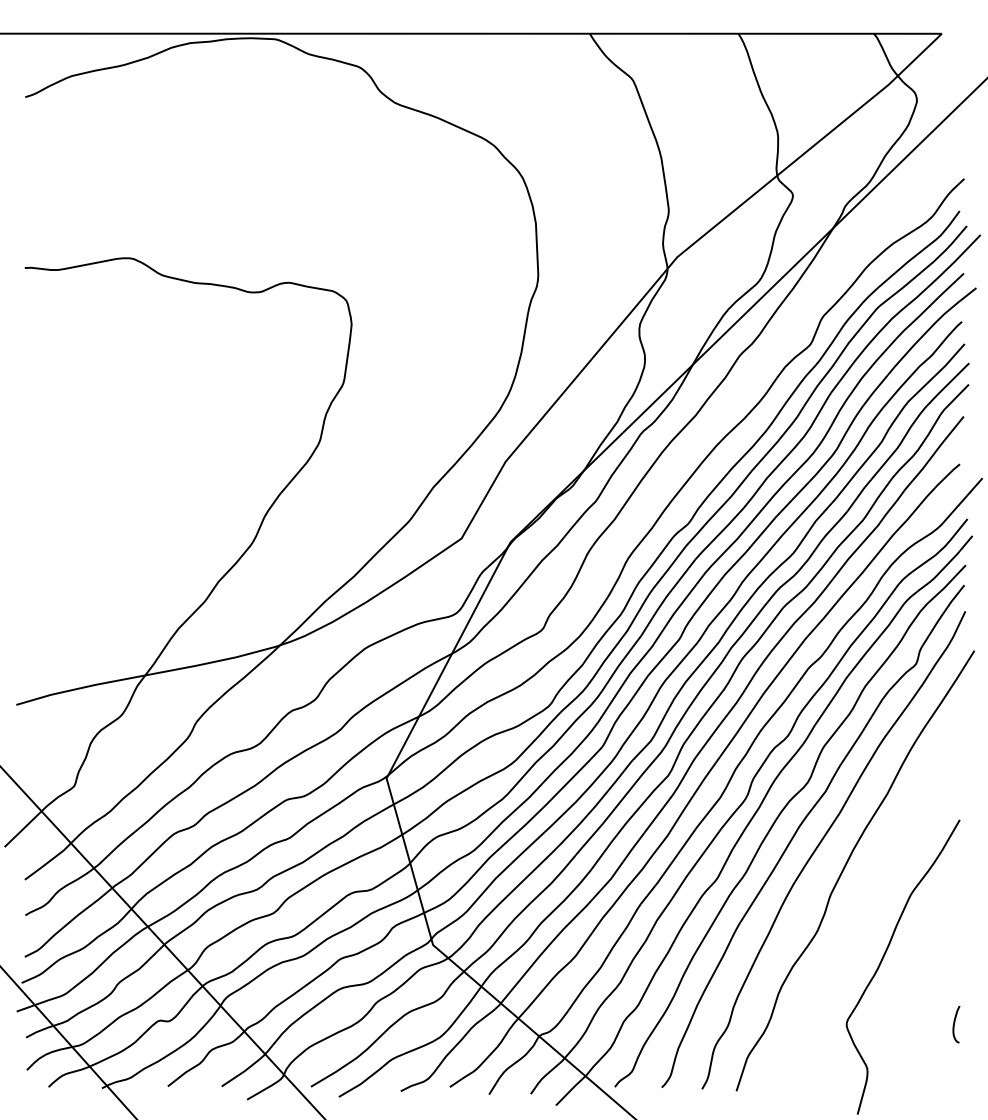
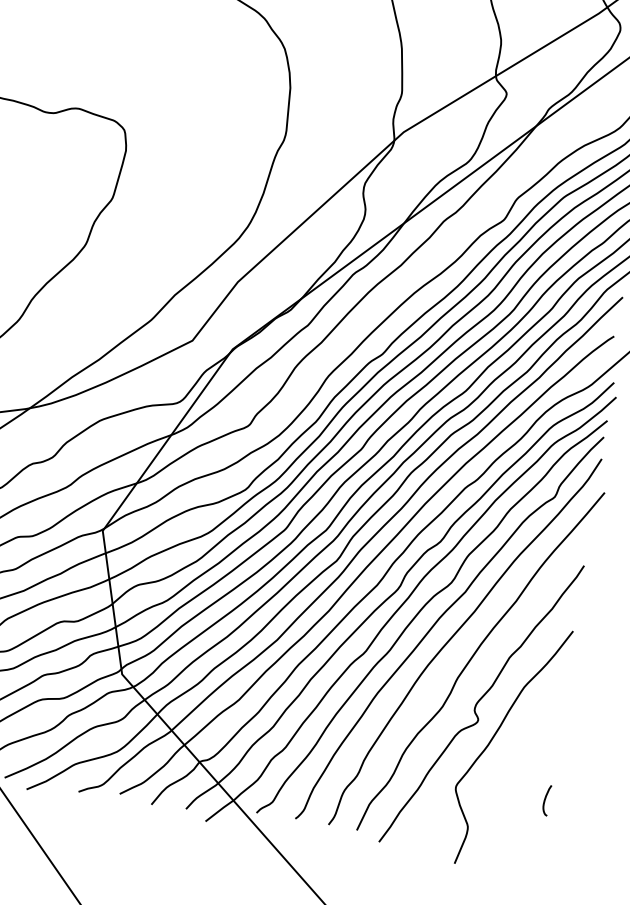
curve: (861, 917) -> (480, 700), added

